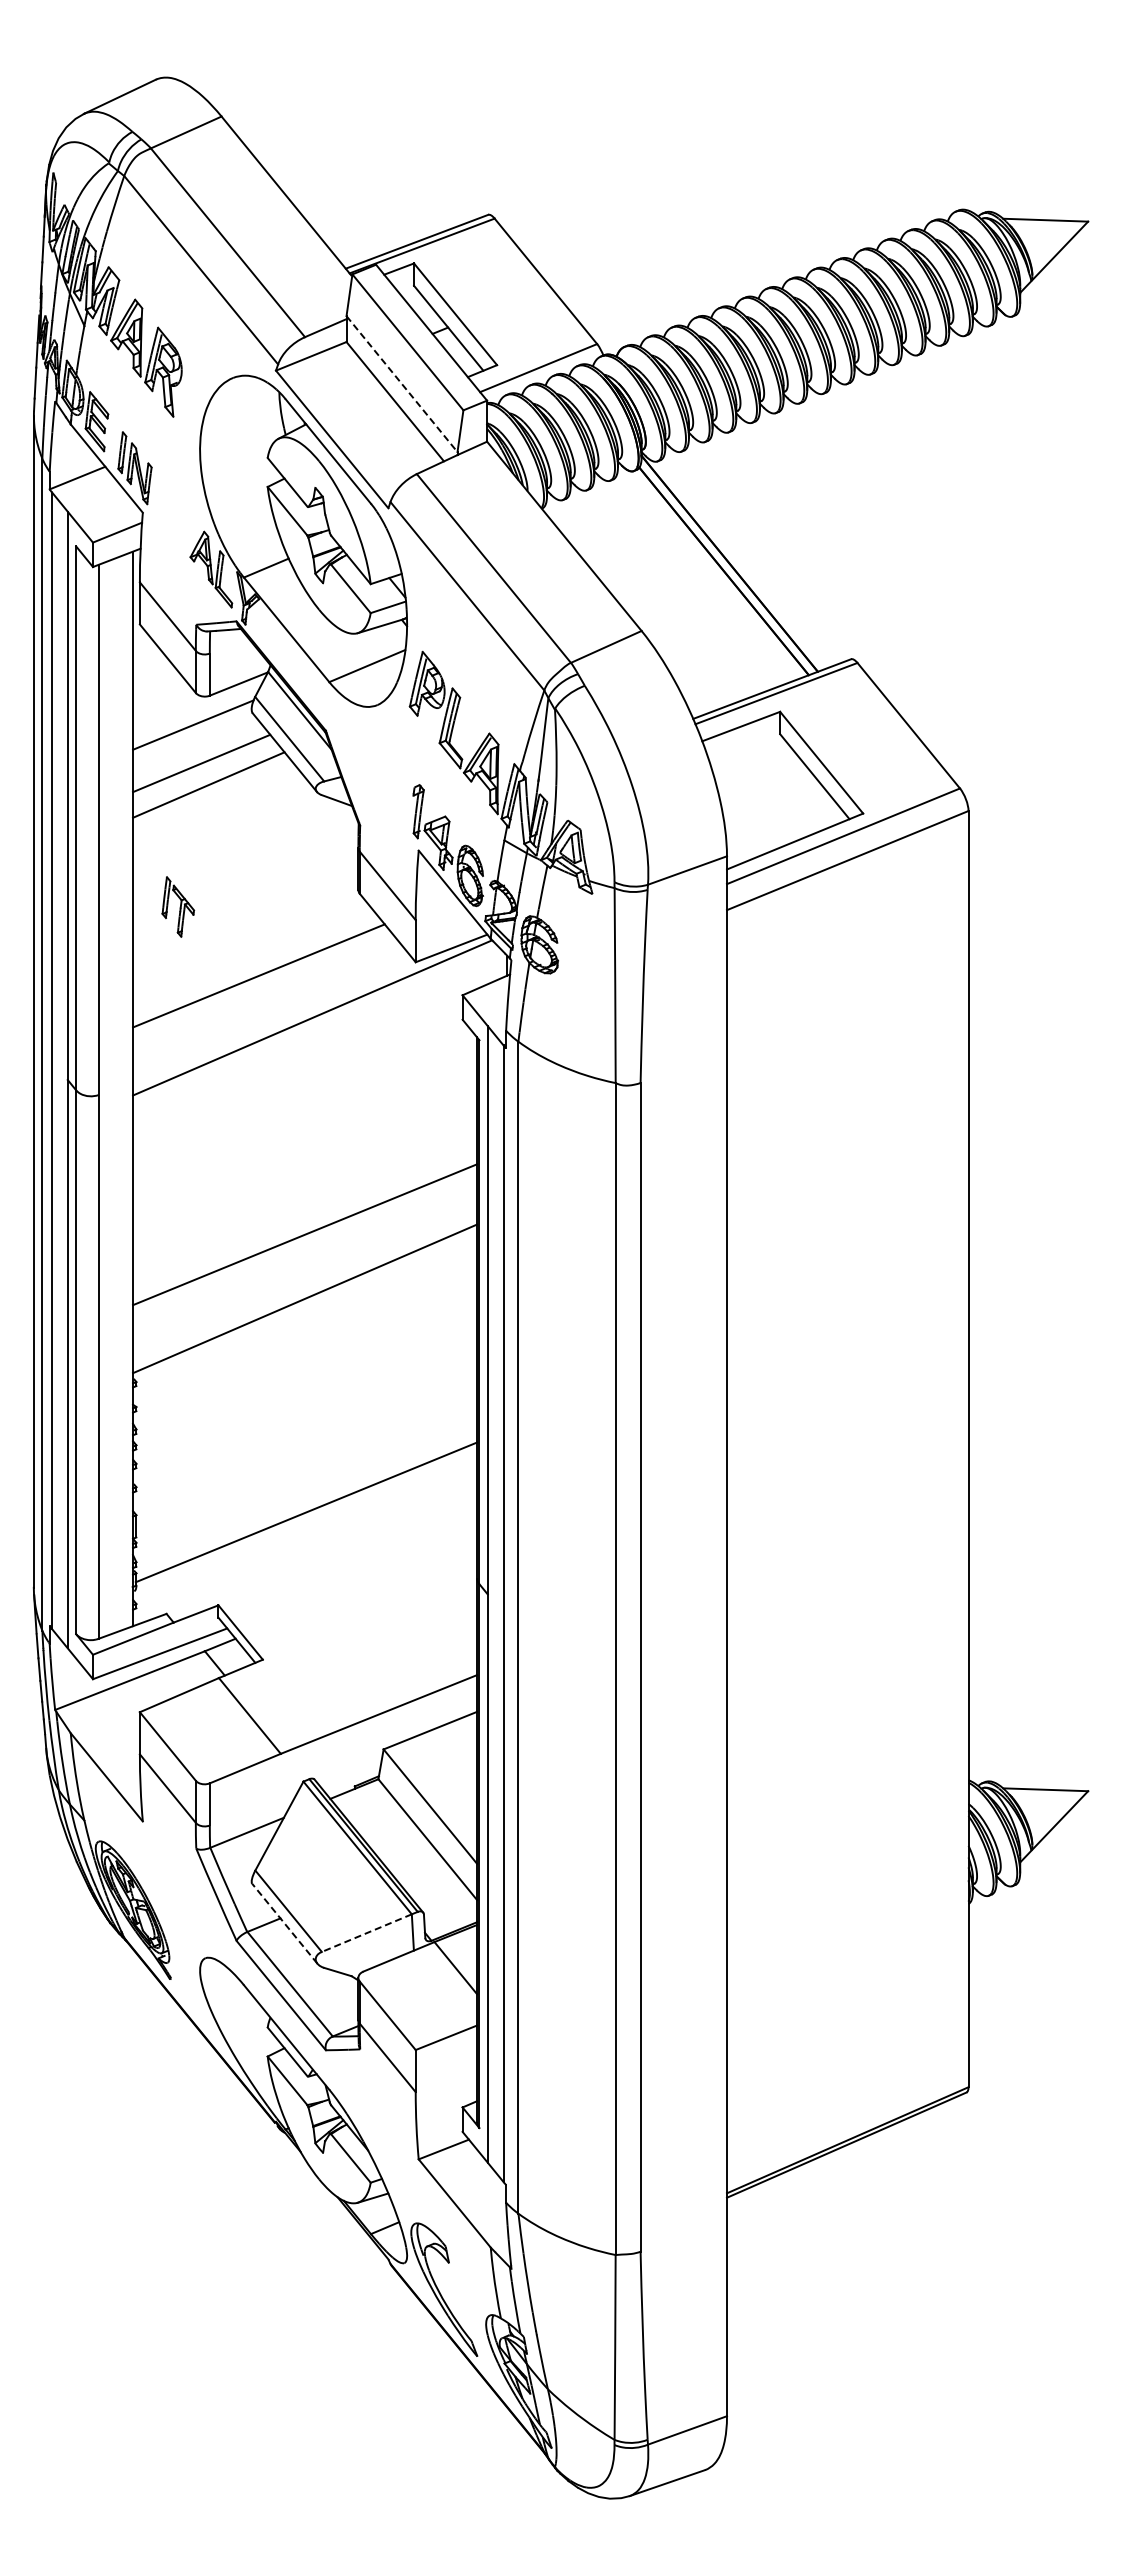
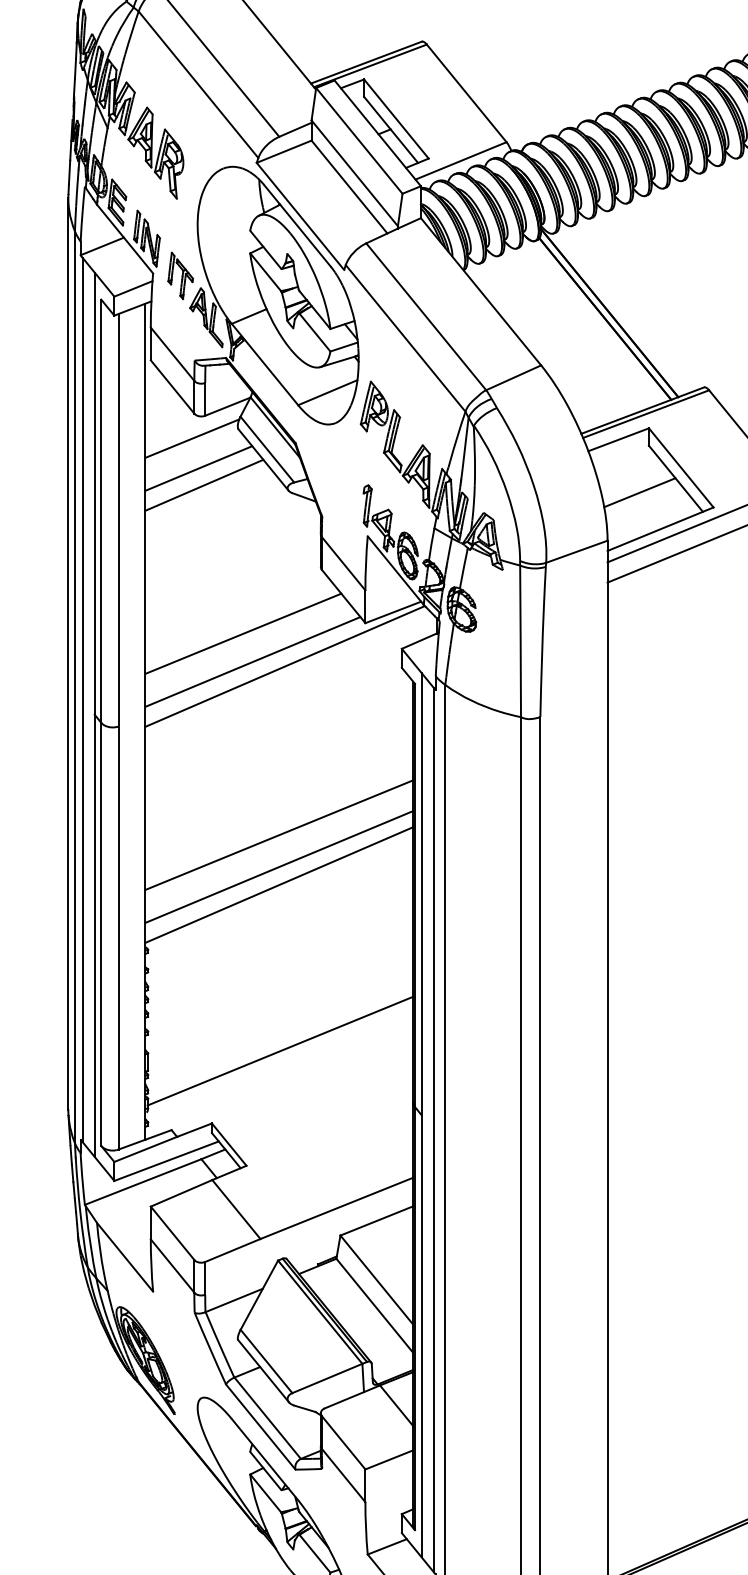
line: (402, 384) -> (355, 173), dashed -> solid
line: (768, 794) -> (639, 492), added
part: (178, 906) -> (180, 275), moved
line: (271, 1011) -> (253, 661), added
line: (305, 1275) -> (279, 866), added
line: (284, 1923) -> (263, 1371), dashed -> solid
line: (366, 1933) -> (327, 1378), dashed -> solid

